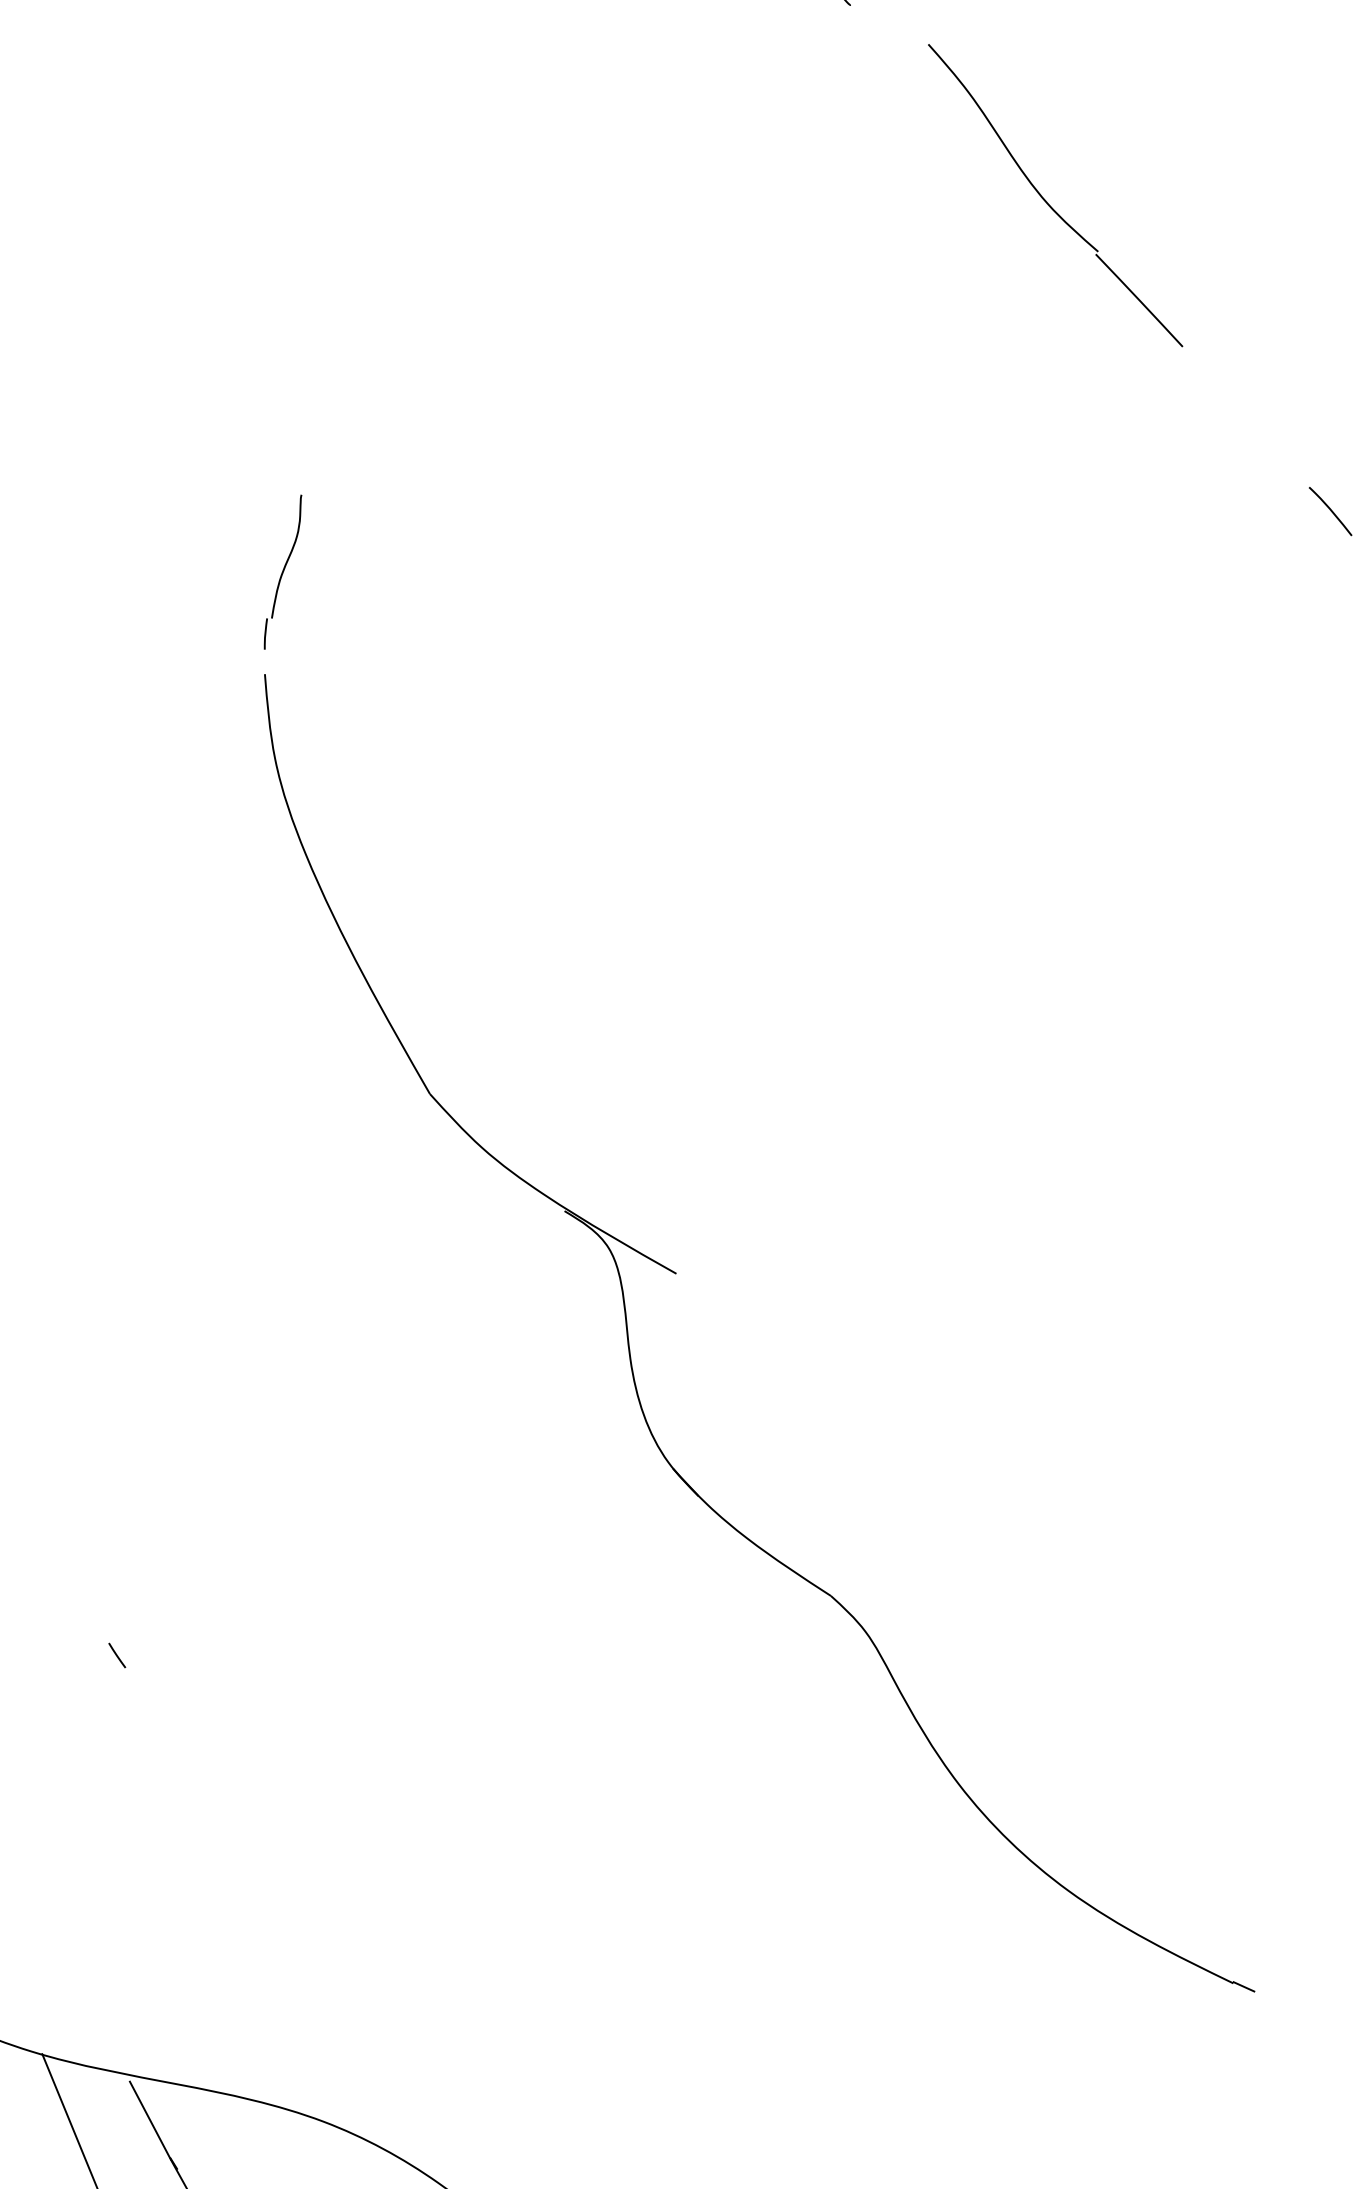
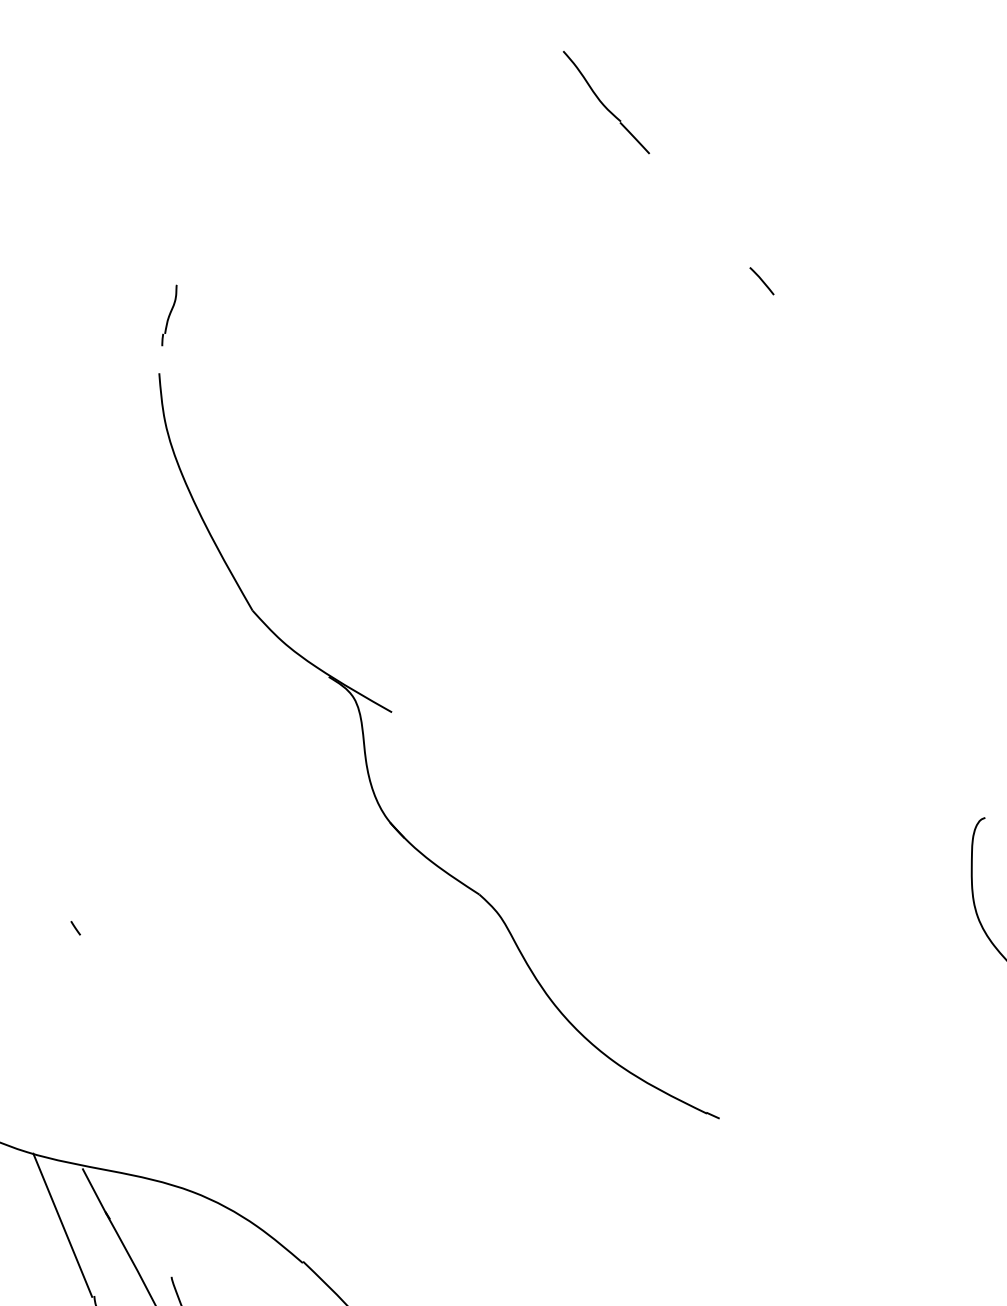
part: (1055, 195) -> (606, 102), size x0.6
part: (282, 572) -> (169, 315), size x0.7

